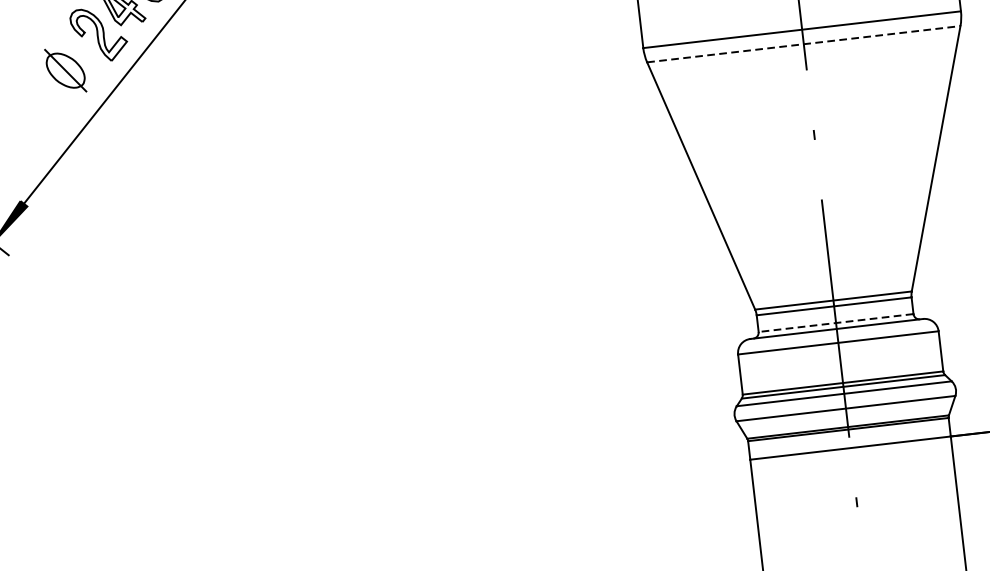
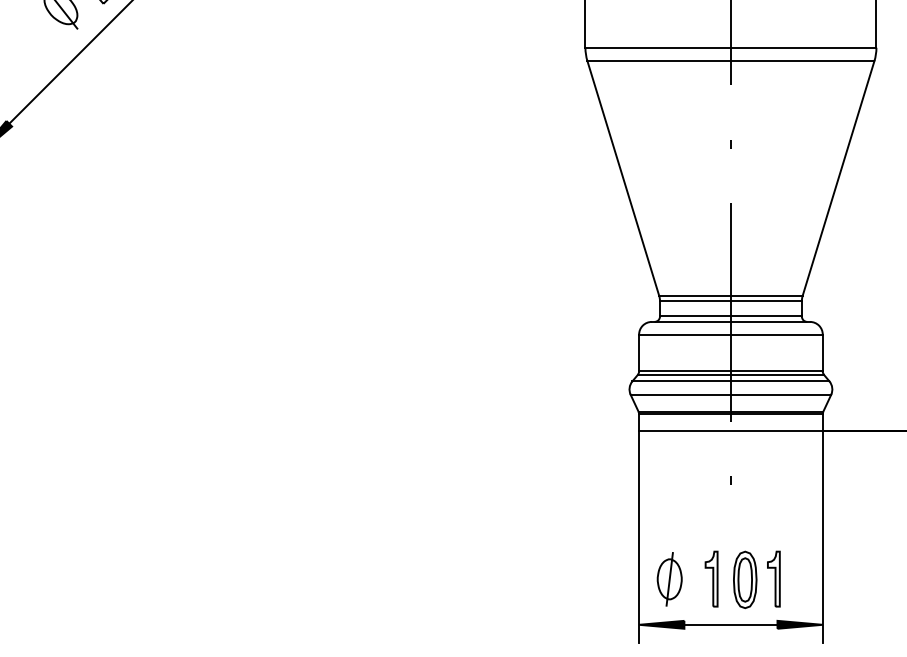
line: (804, 44) -> (731, 61), dashed -> solid
line: (835, 323) -> (730, 316), dashed -> solid

